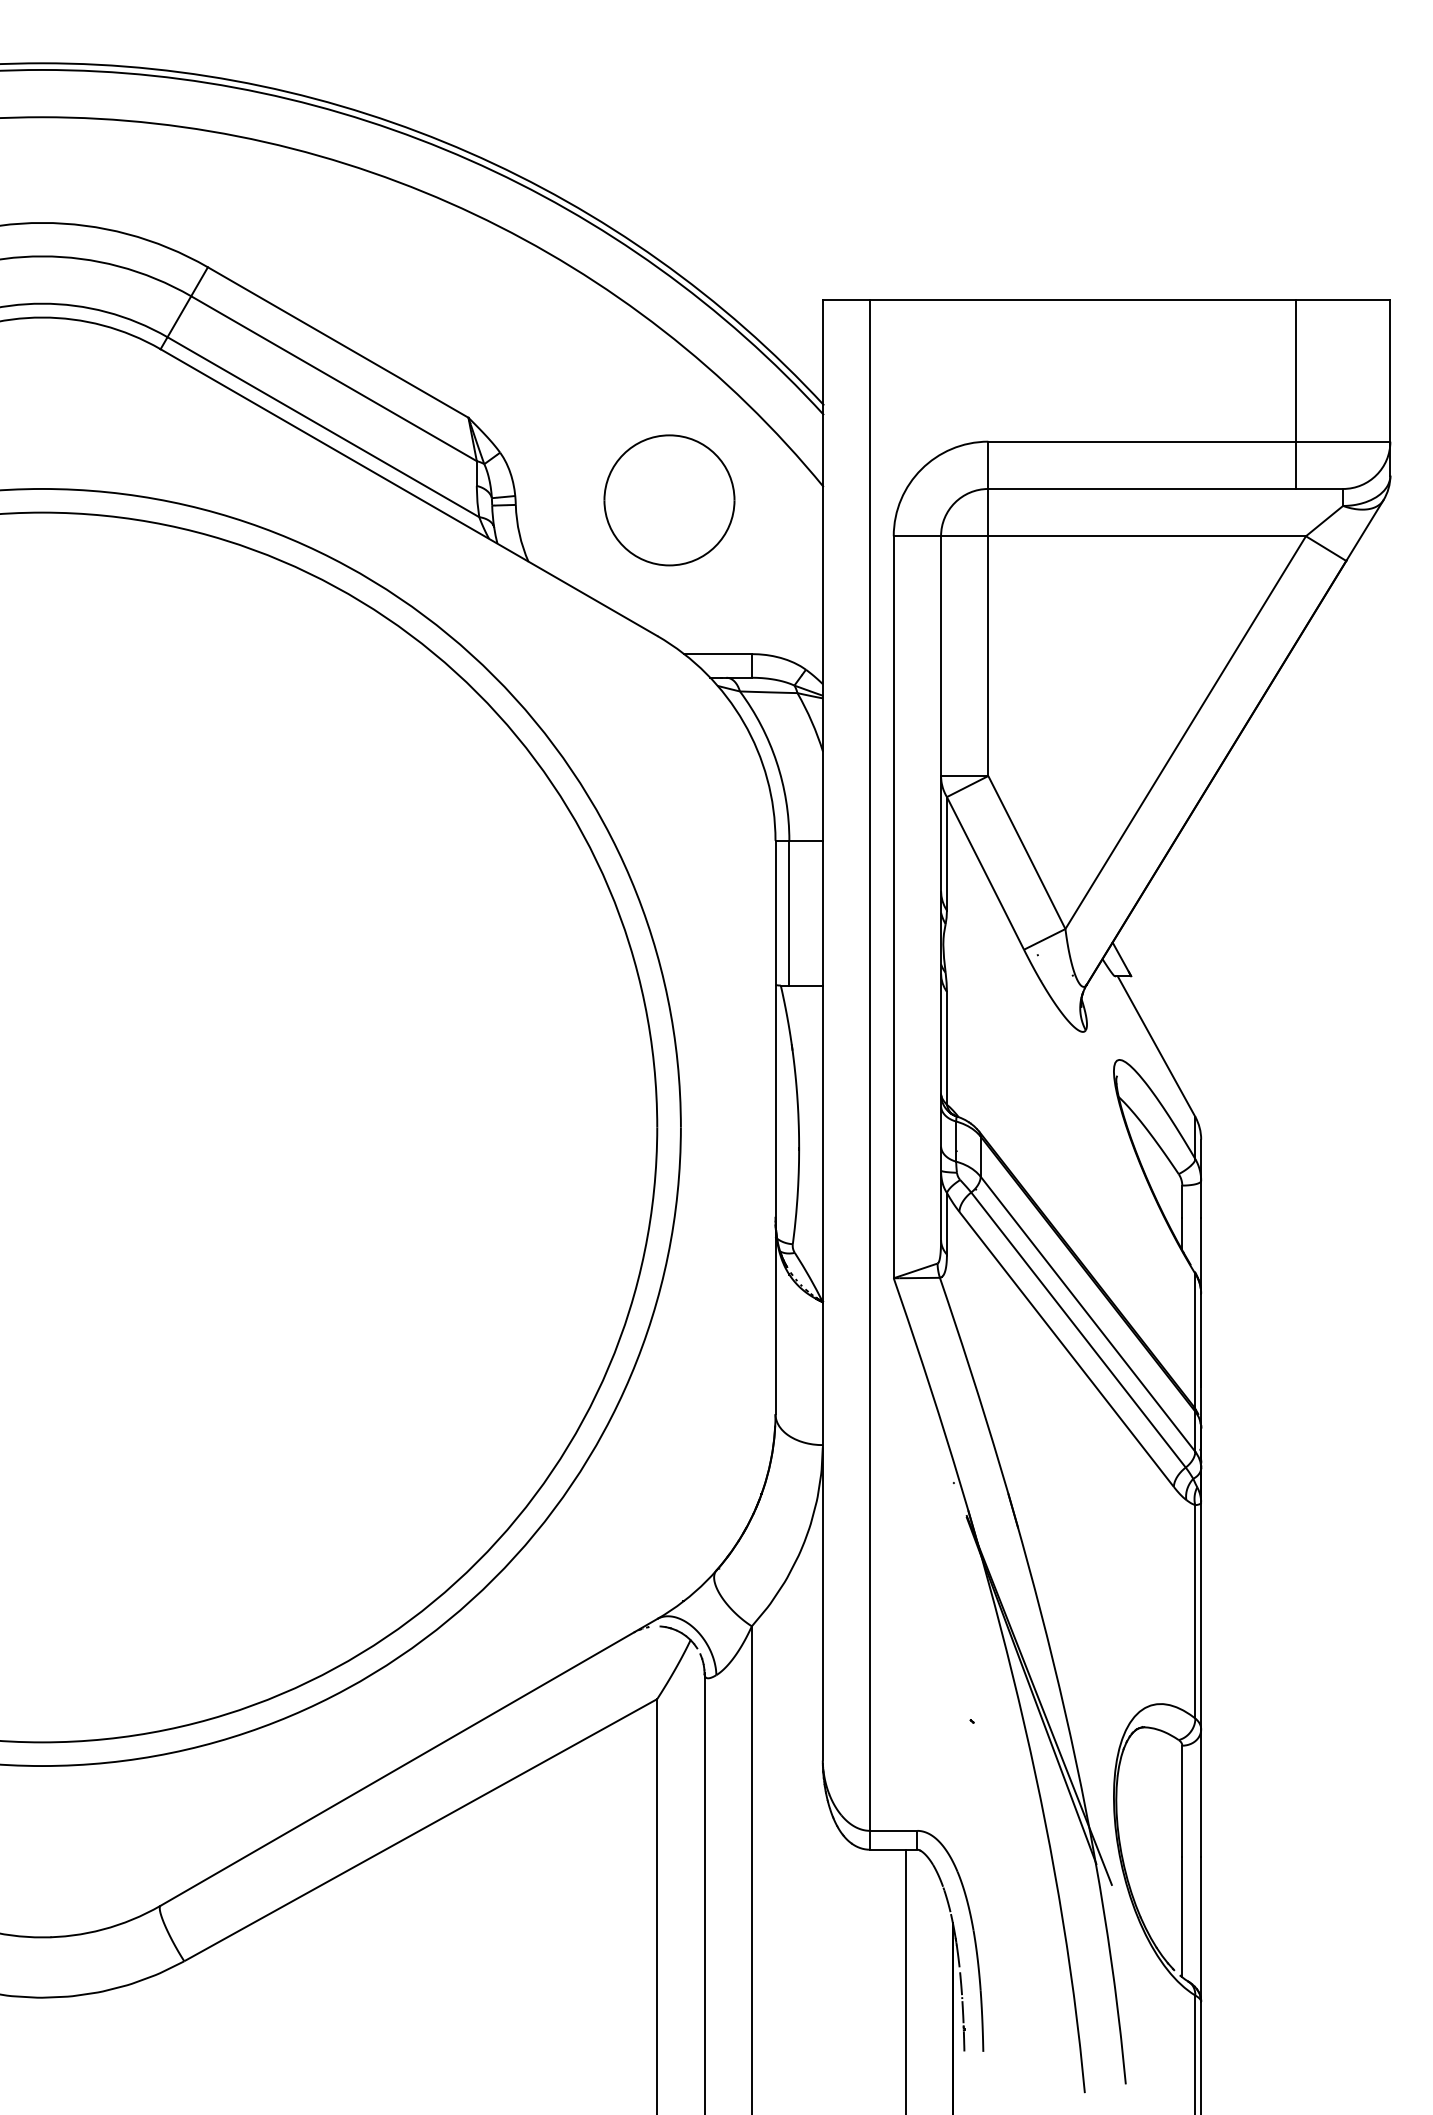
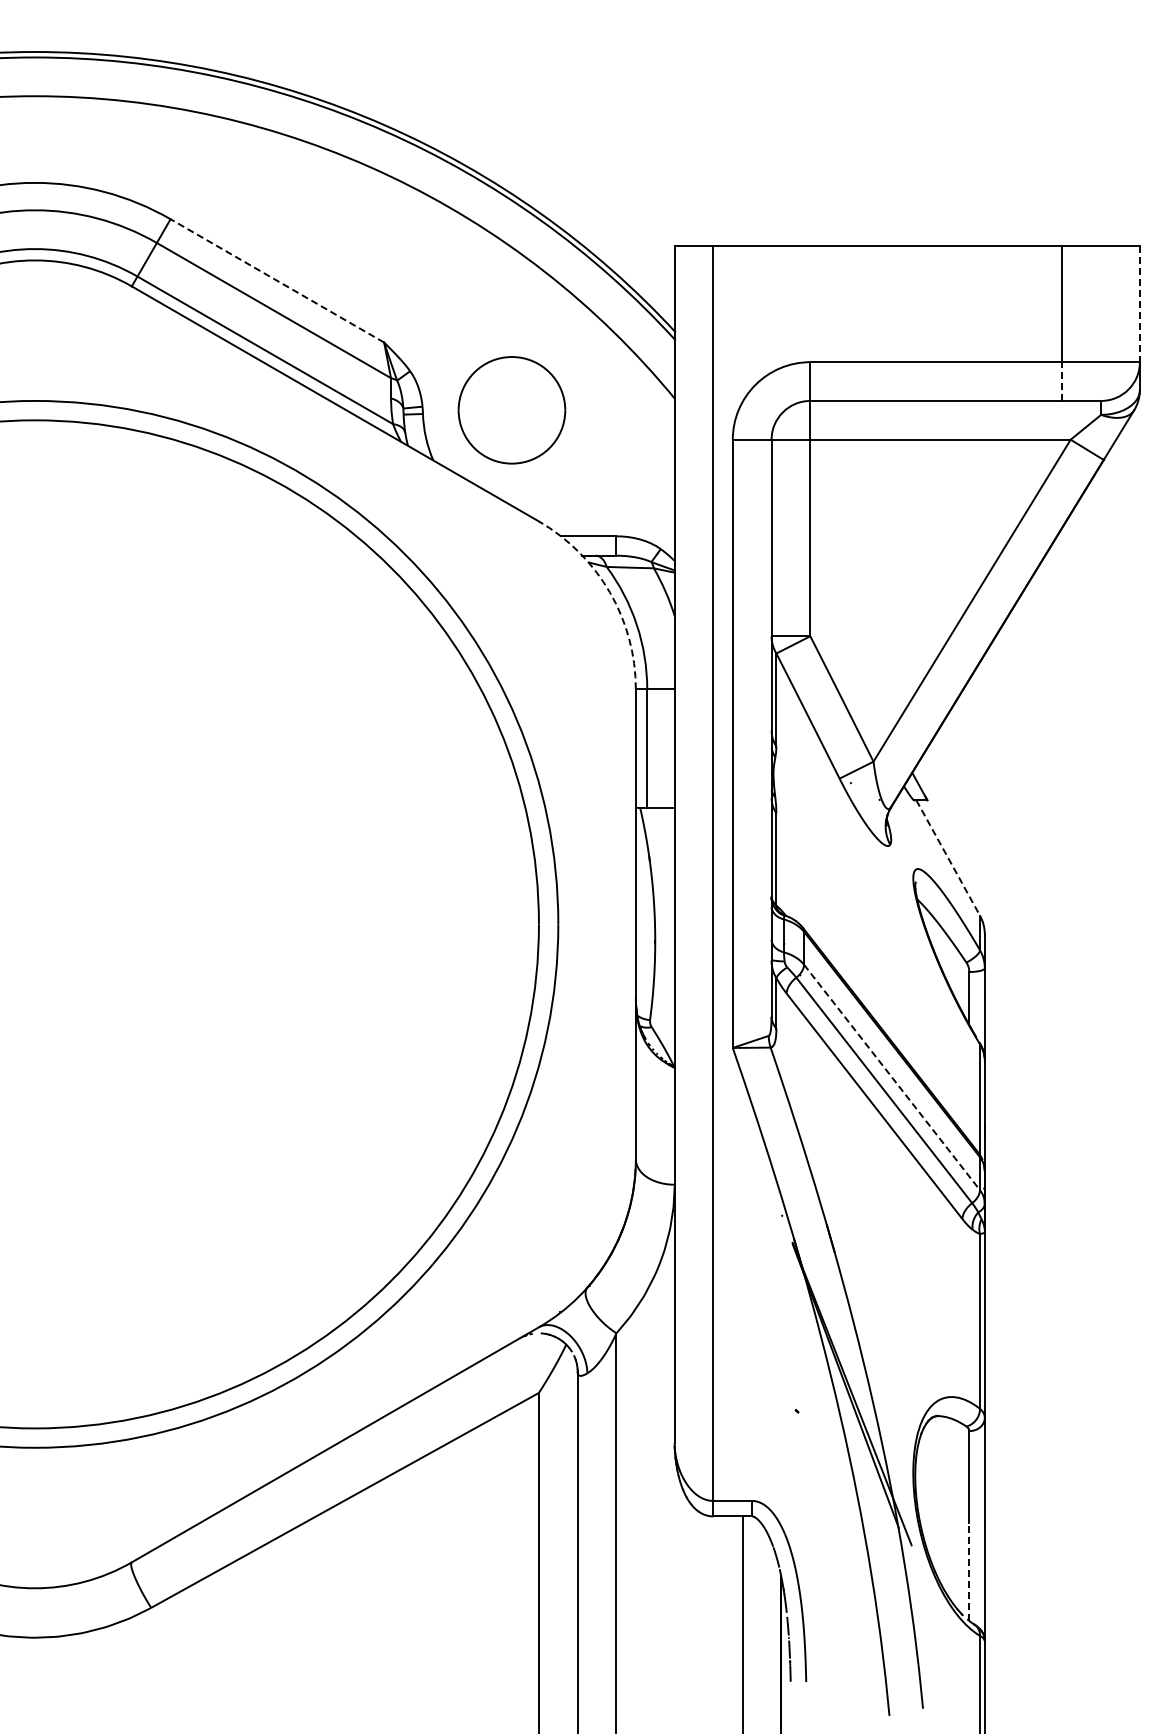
line: (337, 342) -> (276, 280), solid -> dashed
line: (1389, 371) -> (1139, 304), solid -> dashed
line: (1295, 465) -> (1062, 381), solid -> dashed
part: (668, 500) -> (511, 410), moved
arc: (743, 722) -> (609, 592), solid -> dashed
line: (1156, 1047) -> (948, 858), solid -> dashed
line: (1088, 1314) -> (892, 1077), solid -> dashed
line: (1182, 1916) -> (969, 1571), solid -> dashed

